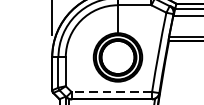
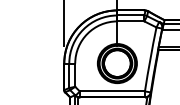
line: (111, 92) -> (112, 91), dashed -> solid

